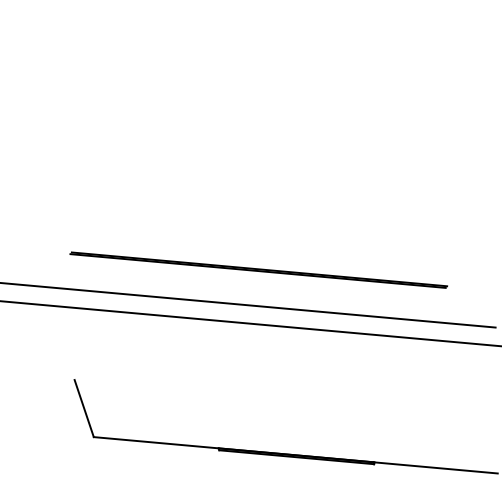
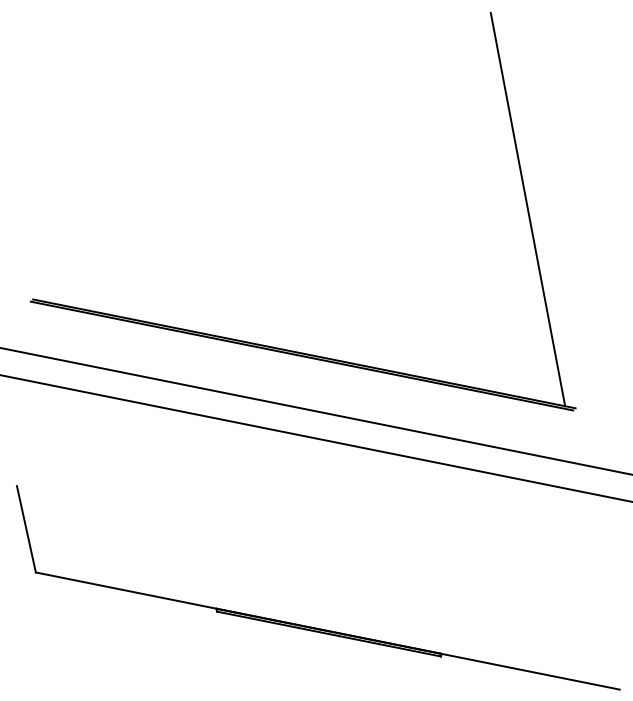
line: (399, 154) -> (526, 208), added

